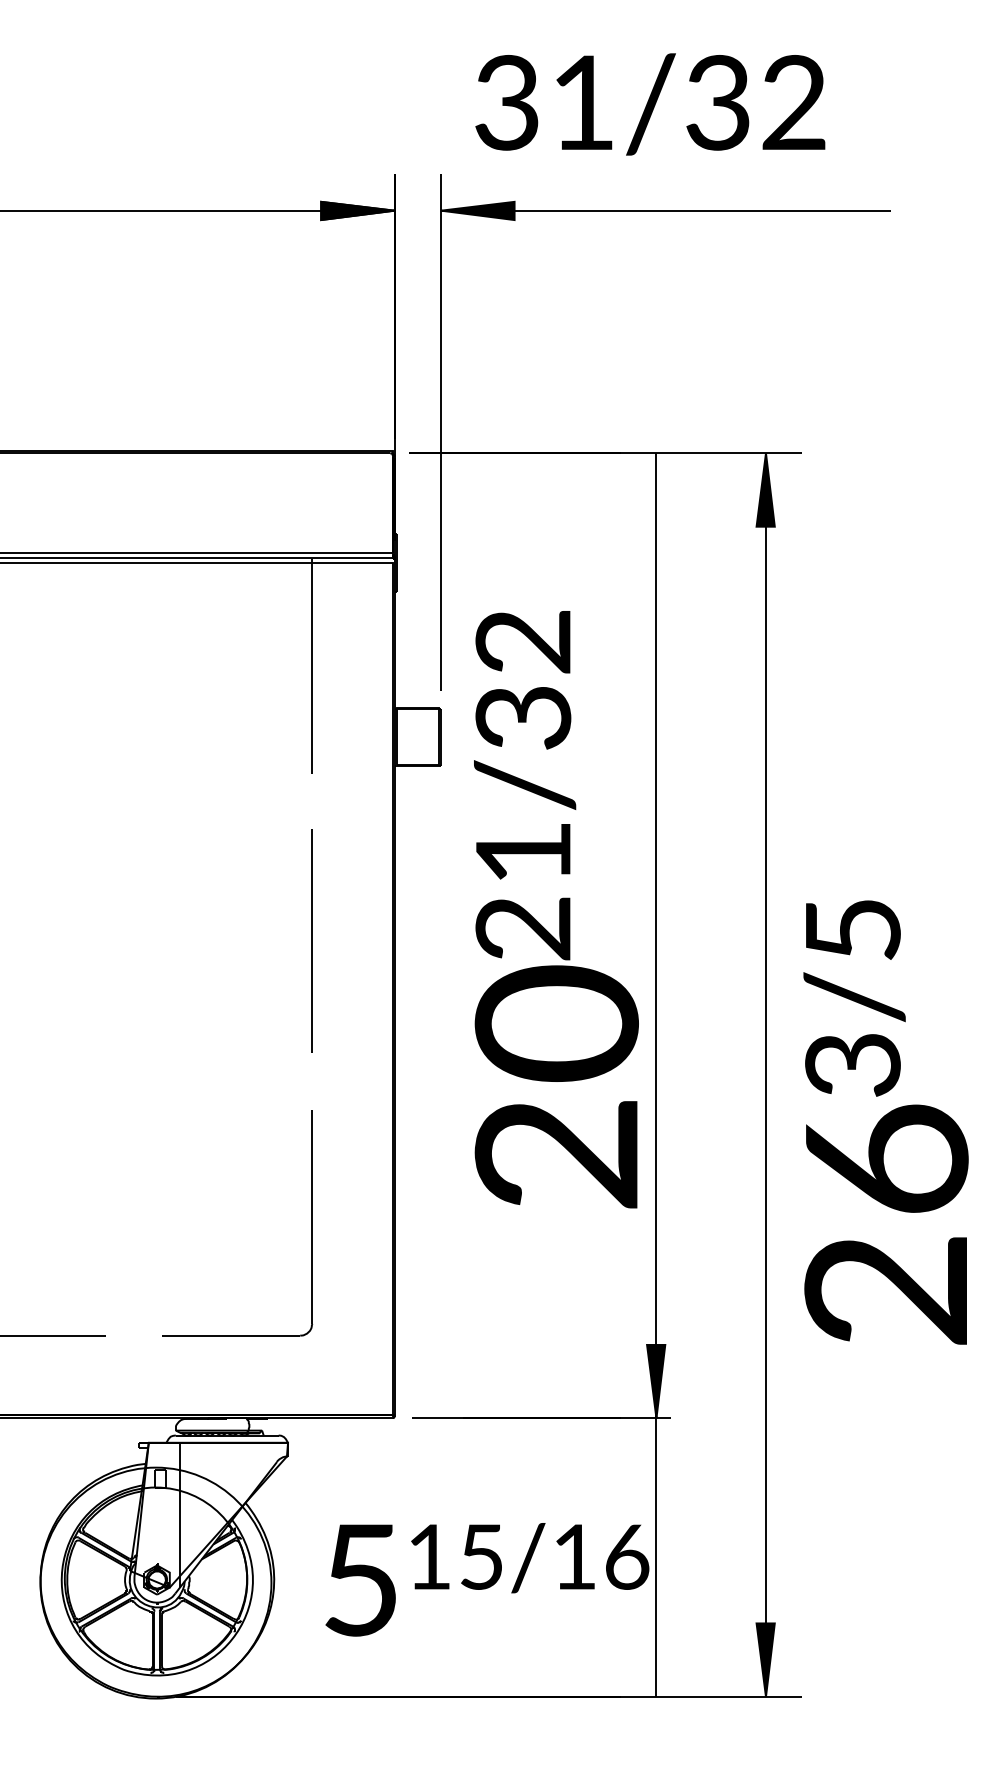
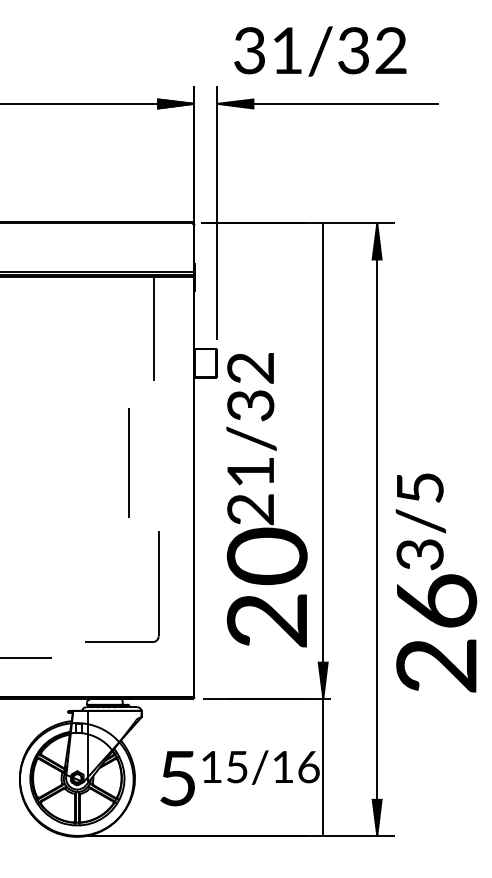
text: (555, 910) -> (266, 500), moved
line: (311, 940) -> (128, 462), moved
text: (886, 1121) -> (436, 582), moved
part: (311, 1222) -> (158, 586), moved

